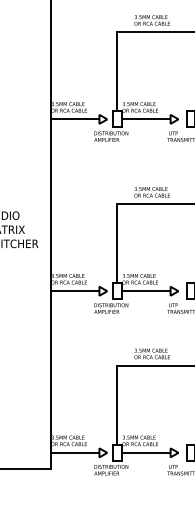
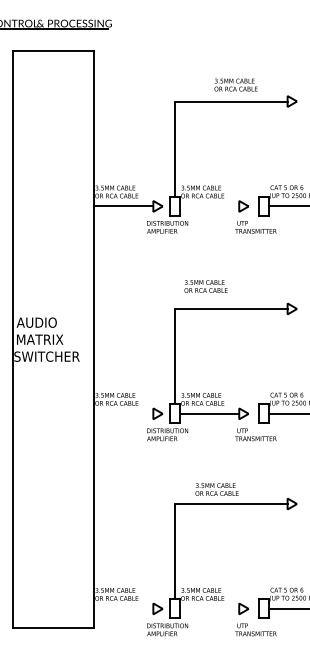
text: (151, 19) -> (235, 84), moved
line: (145, 119) -> (209, 206), removed
text: (151, 192) -> (205, 286), moved
line: (74, 290) -> (123, 413), removed
line: (74, 452) -> (123, 608), removed
line: (145, 452) -> (209, 608), removed

